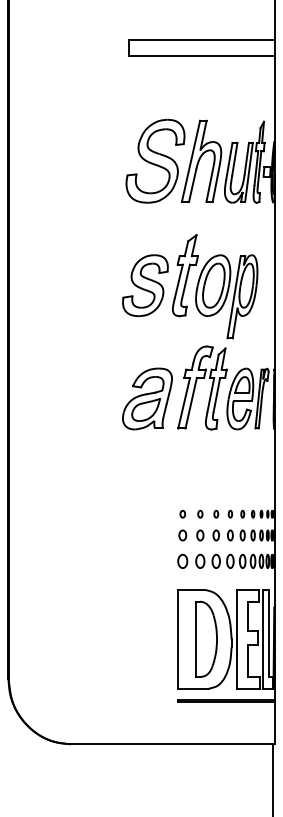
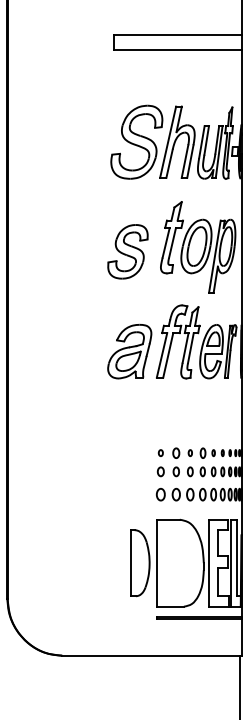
part: (214, 286) -> (197, 247), moved
part: (200, 513) -> (176, 452), size x1.6
part: (229, 513) -> (202, 452), size x1.6
part: (206, 638) -> (140, 562), moved

